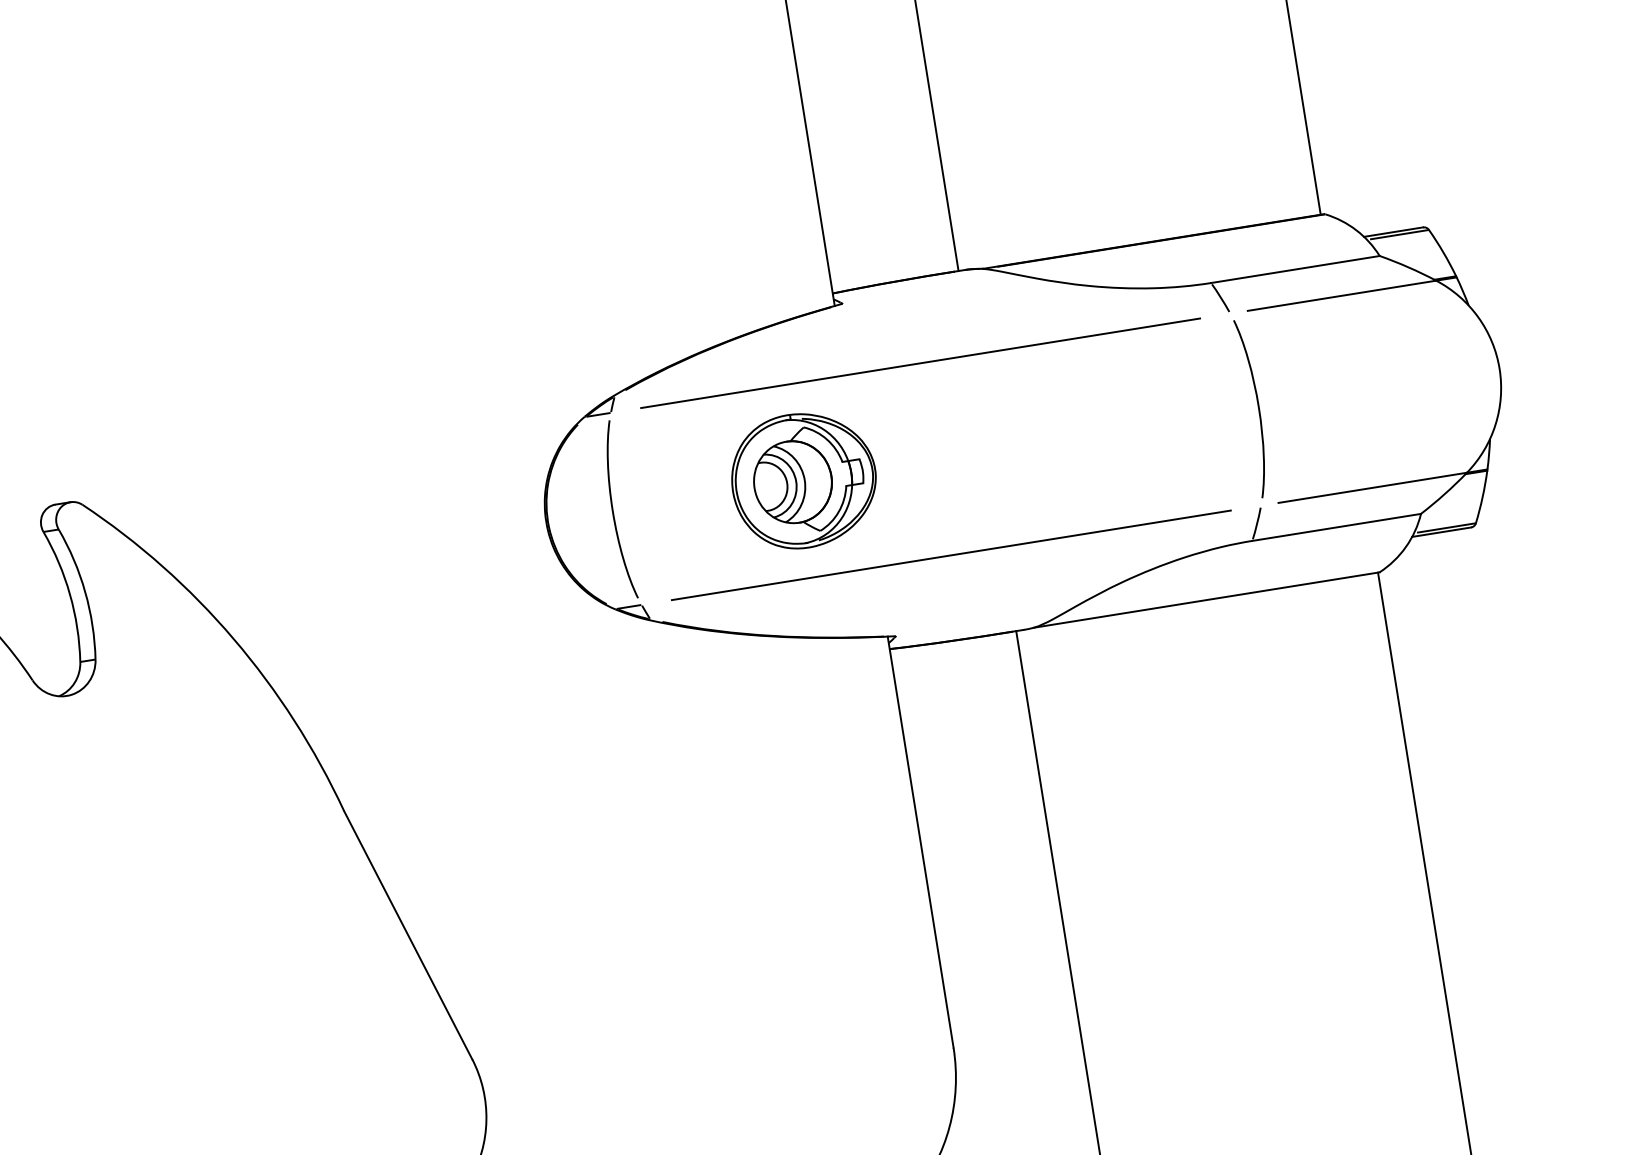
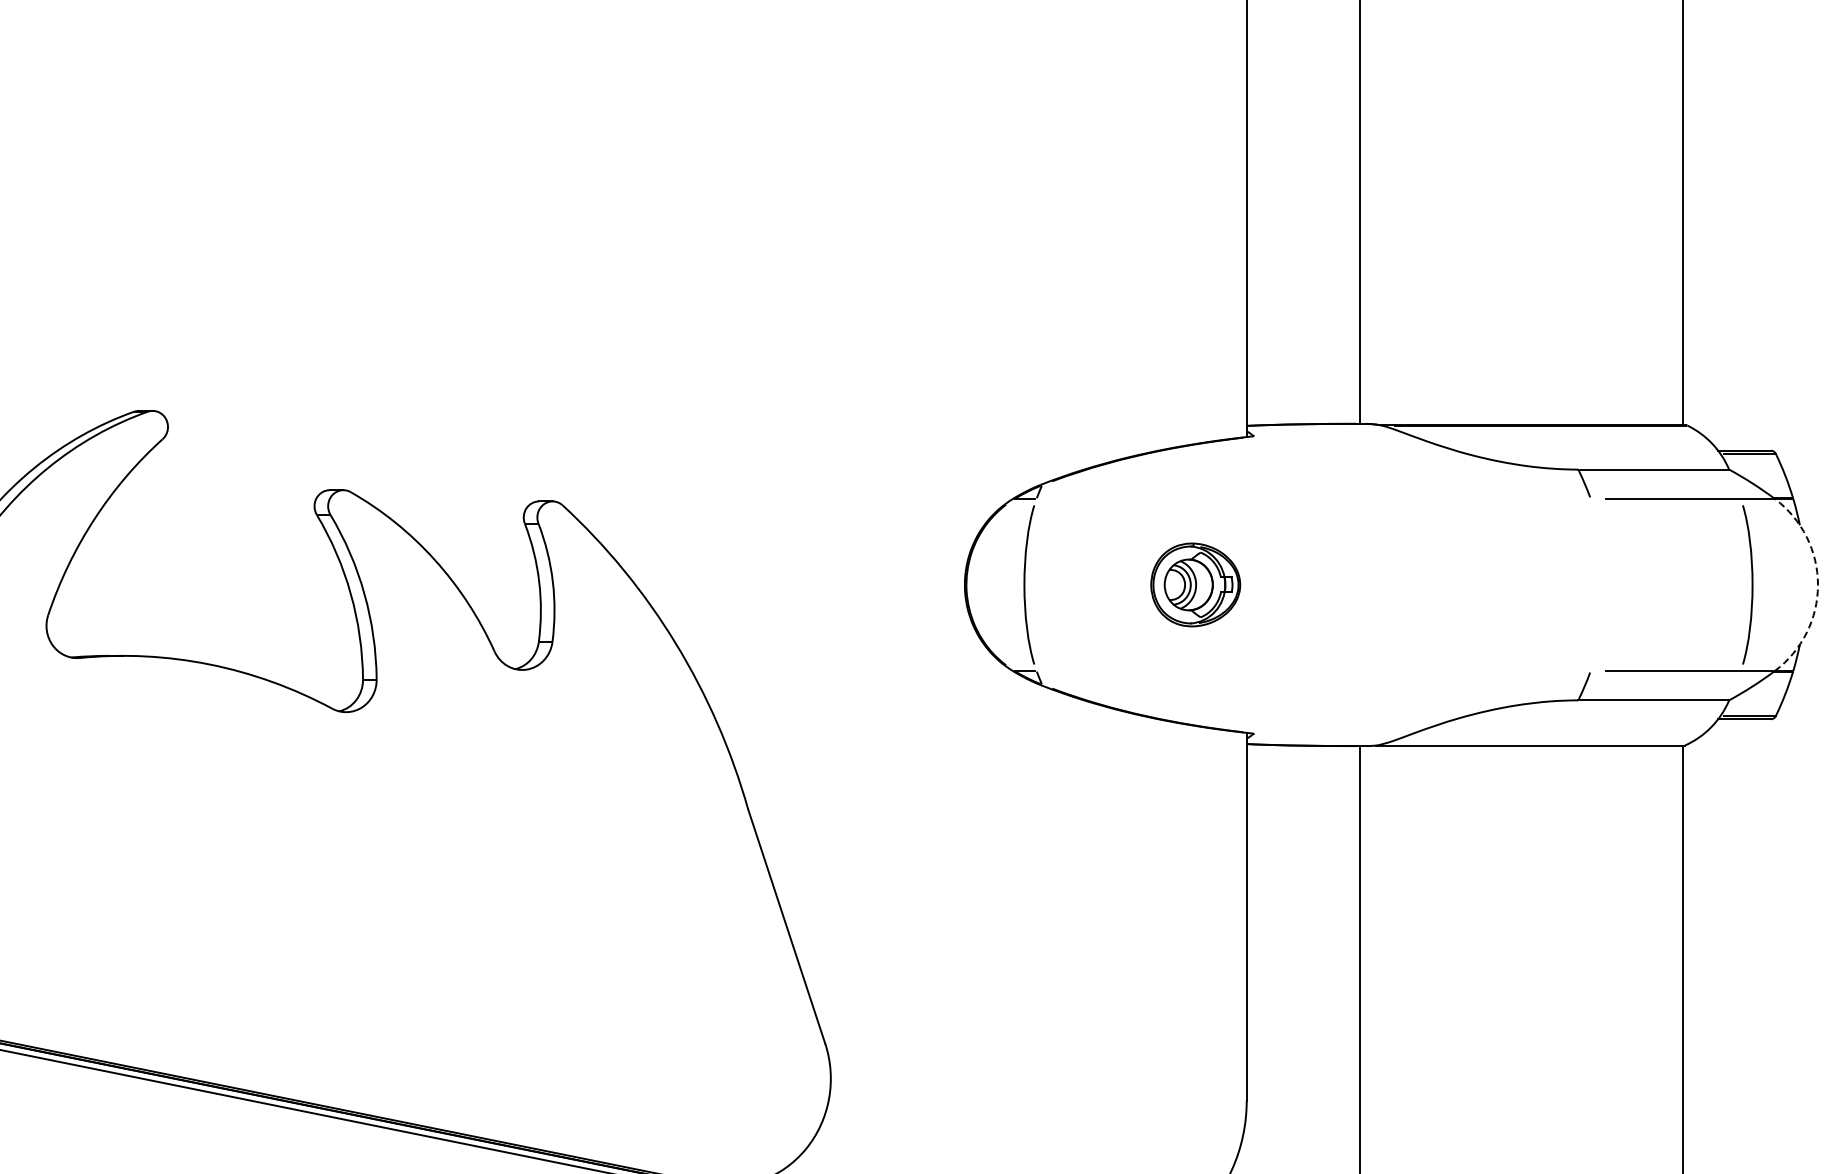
line: (920, 363) -> (1313, 499), removed
arc: (1498, 368) -> (1817, 584), solid -> dashed
curve: (1257, 407) -> (1751, 584), moved
part: (803, 479) -> (1195, 584), size x0.7
line: (951, 554) -> (1313, 670), removed

